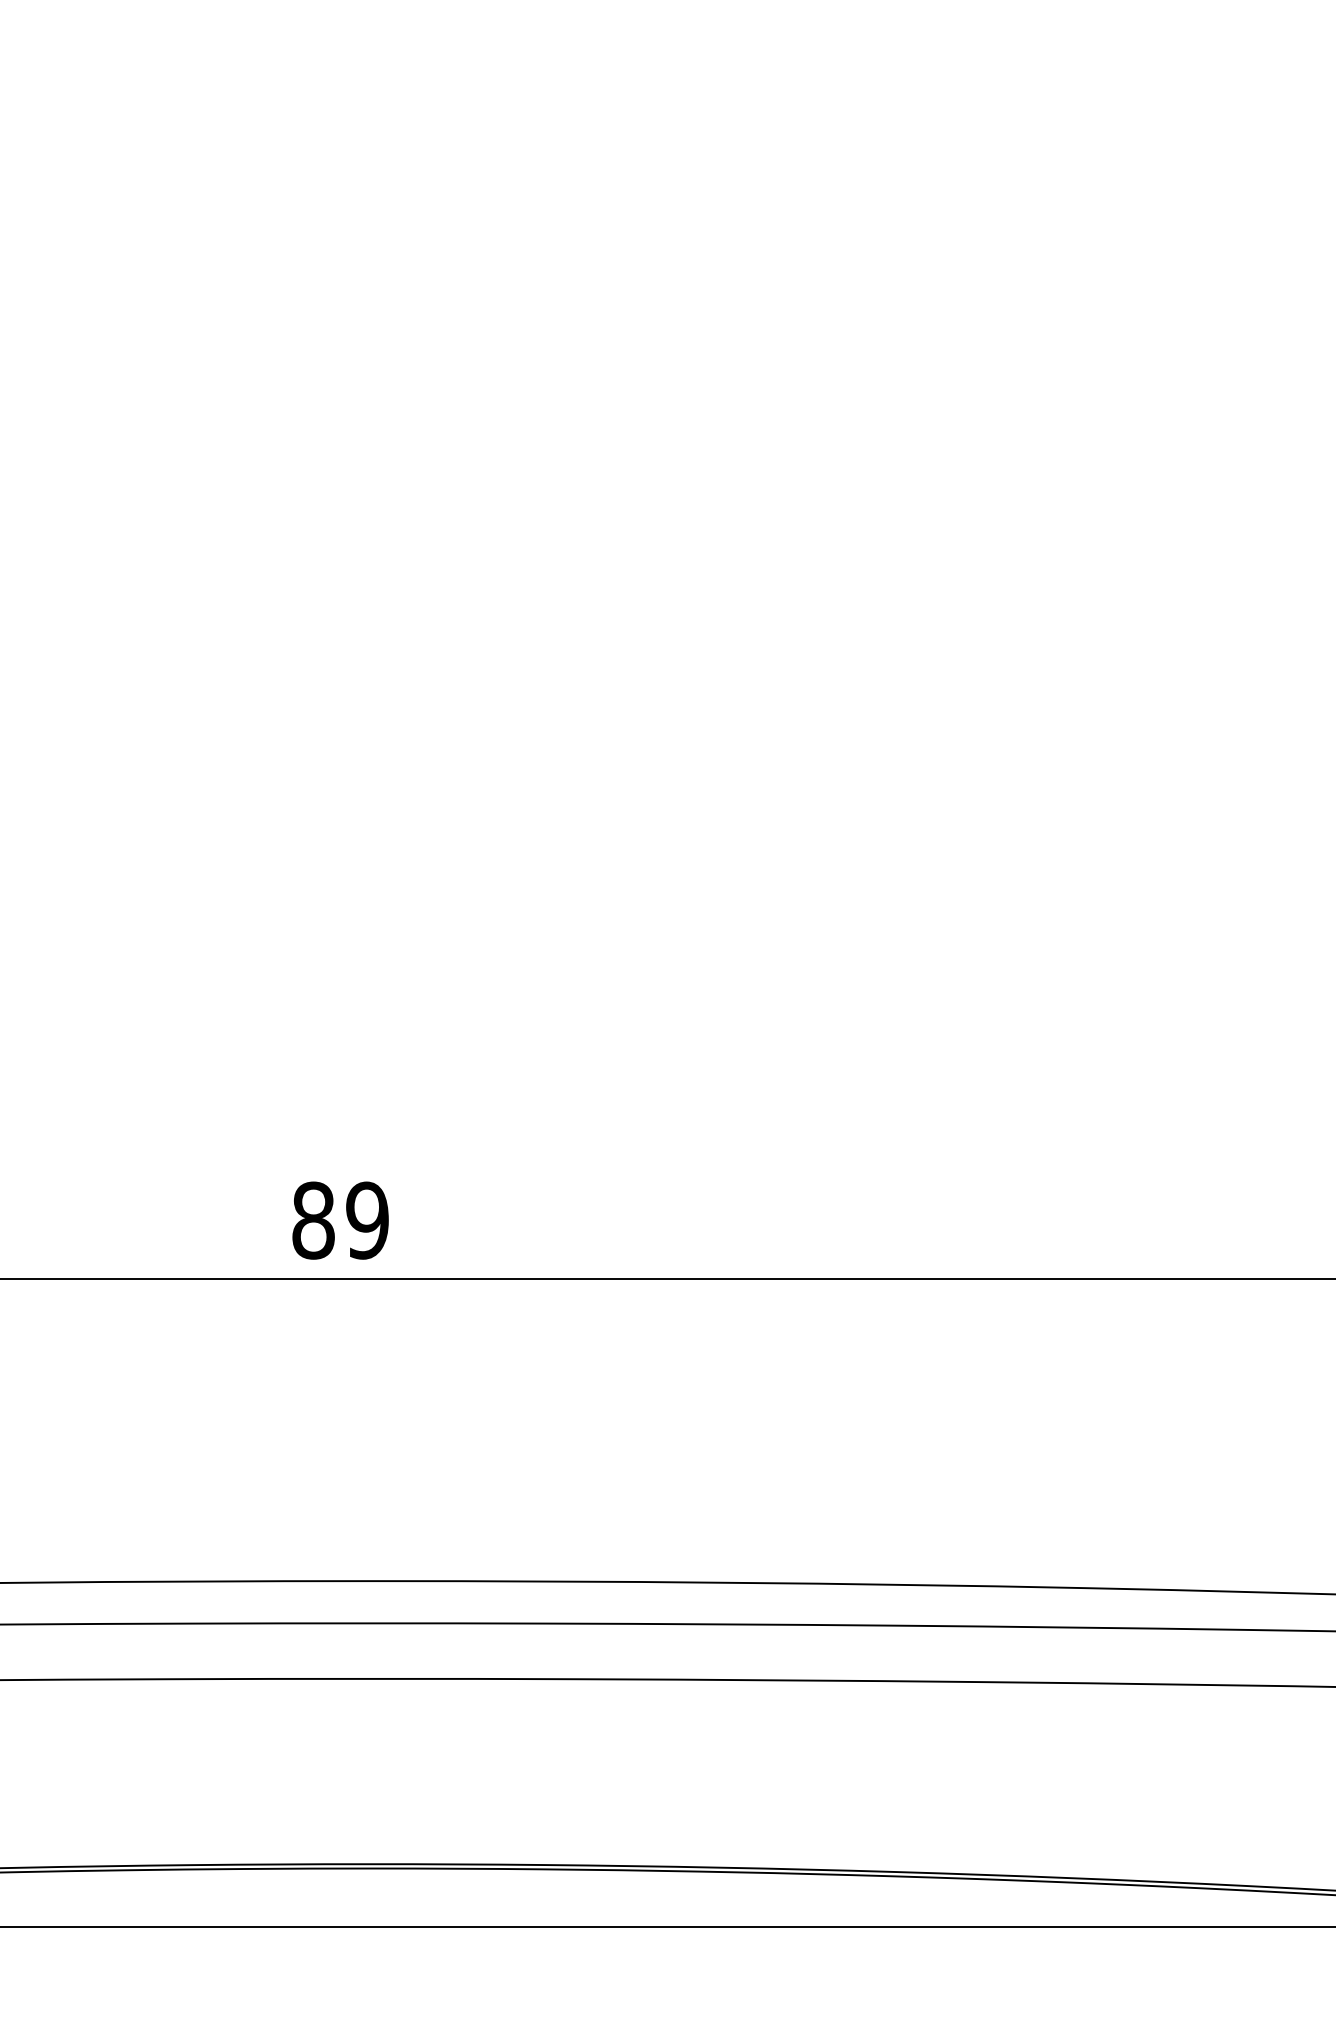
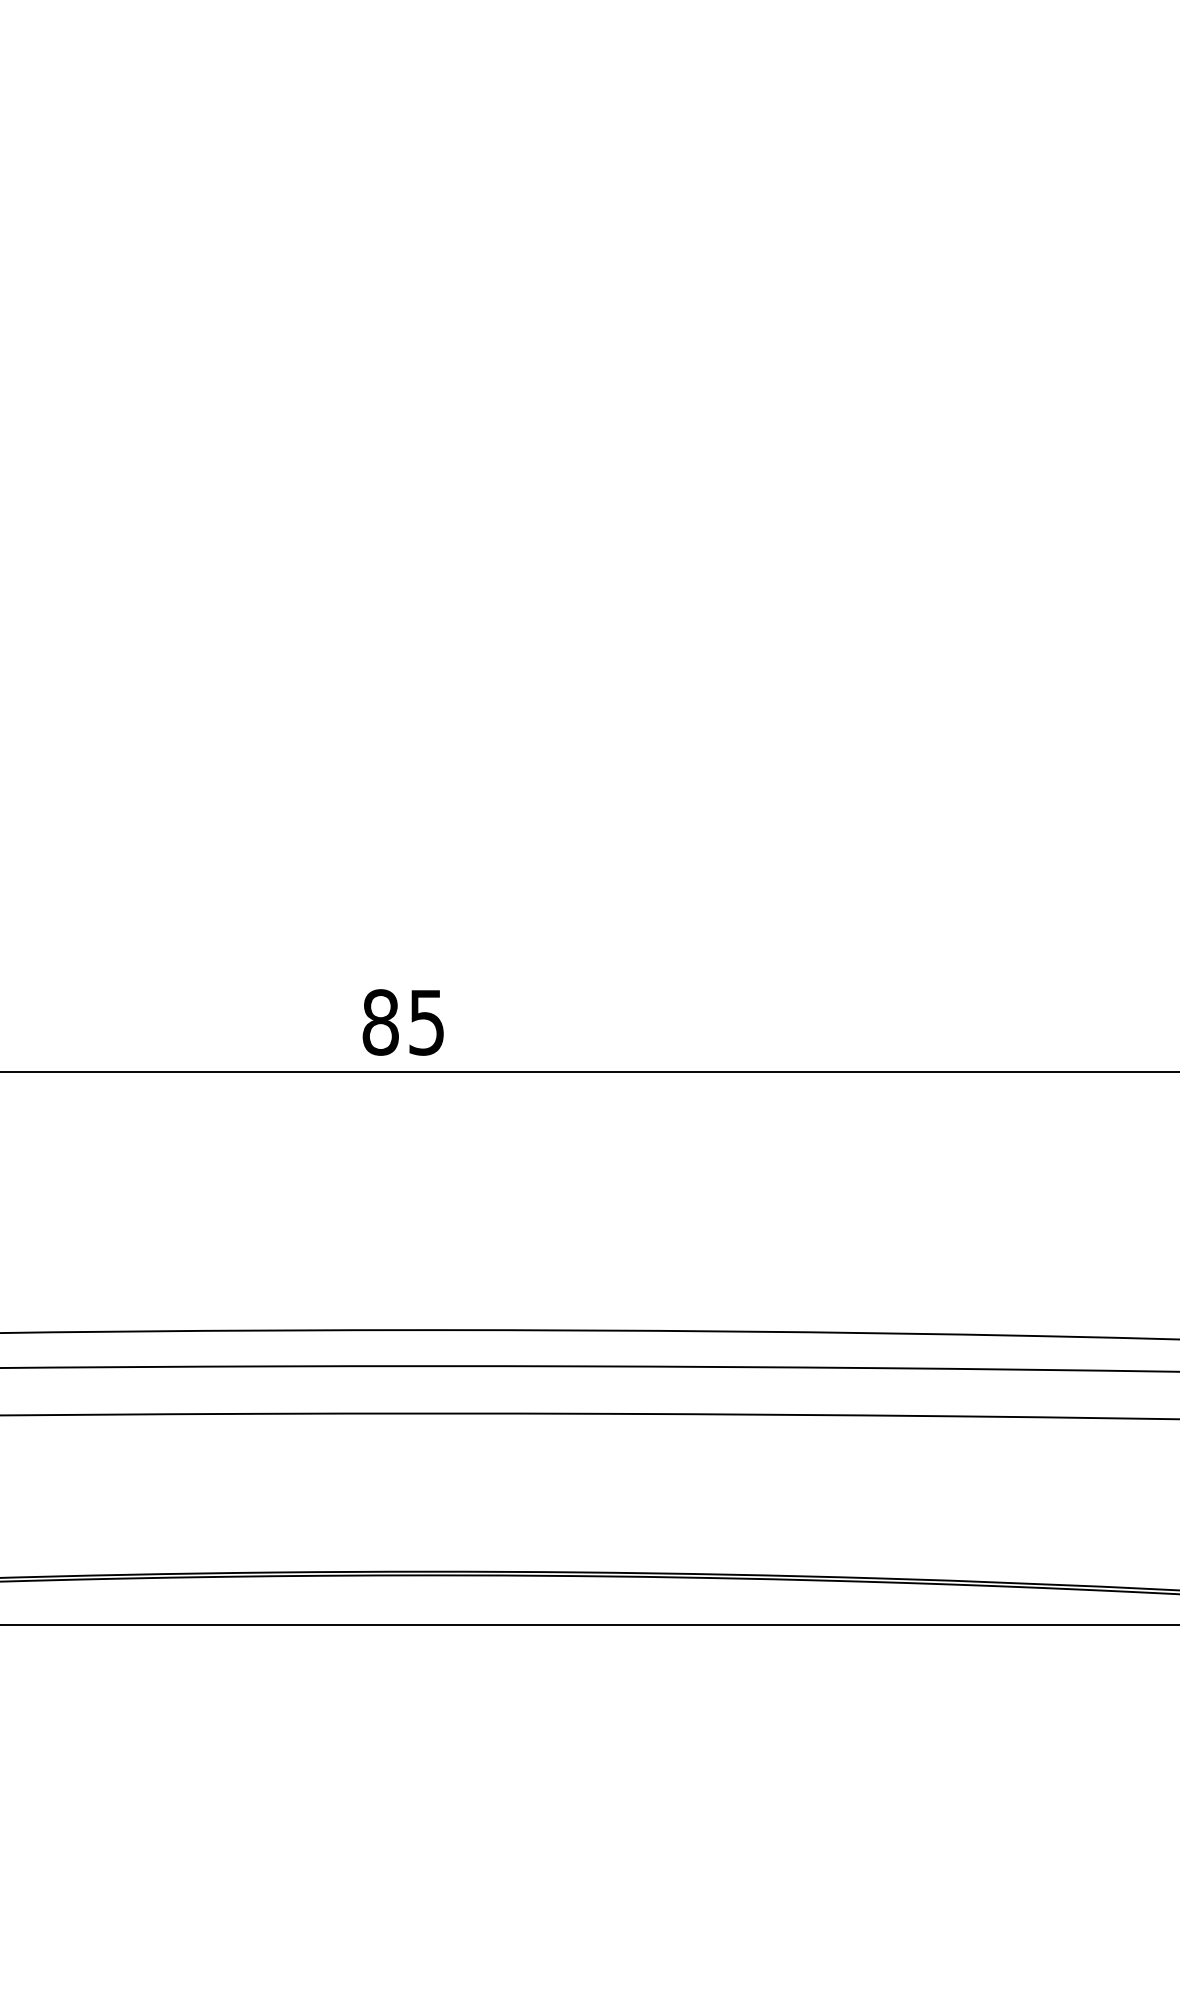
text: (367, 1220) -> (426, 1022), 89 -> 85

